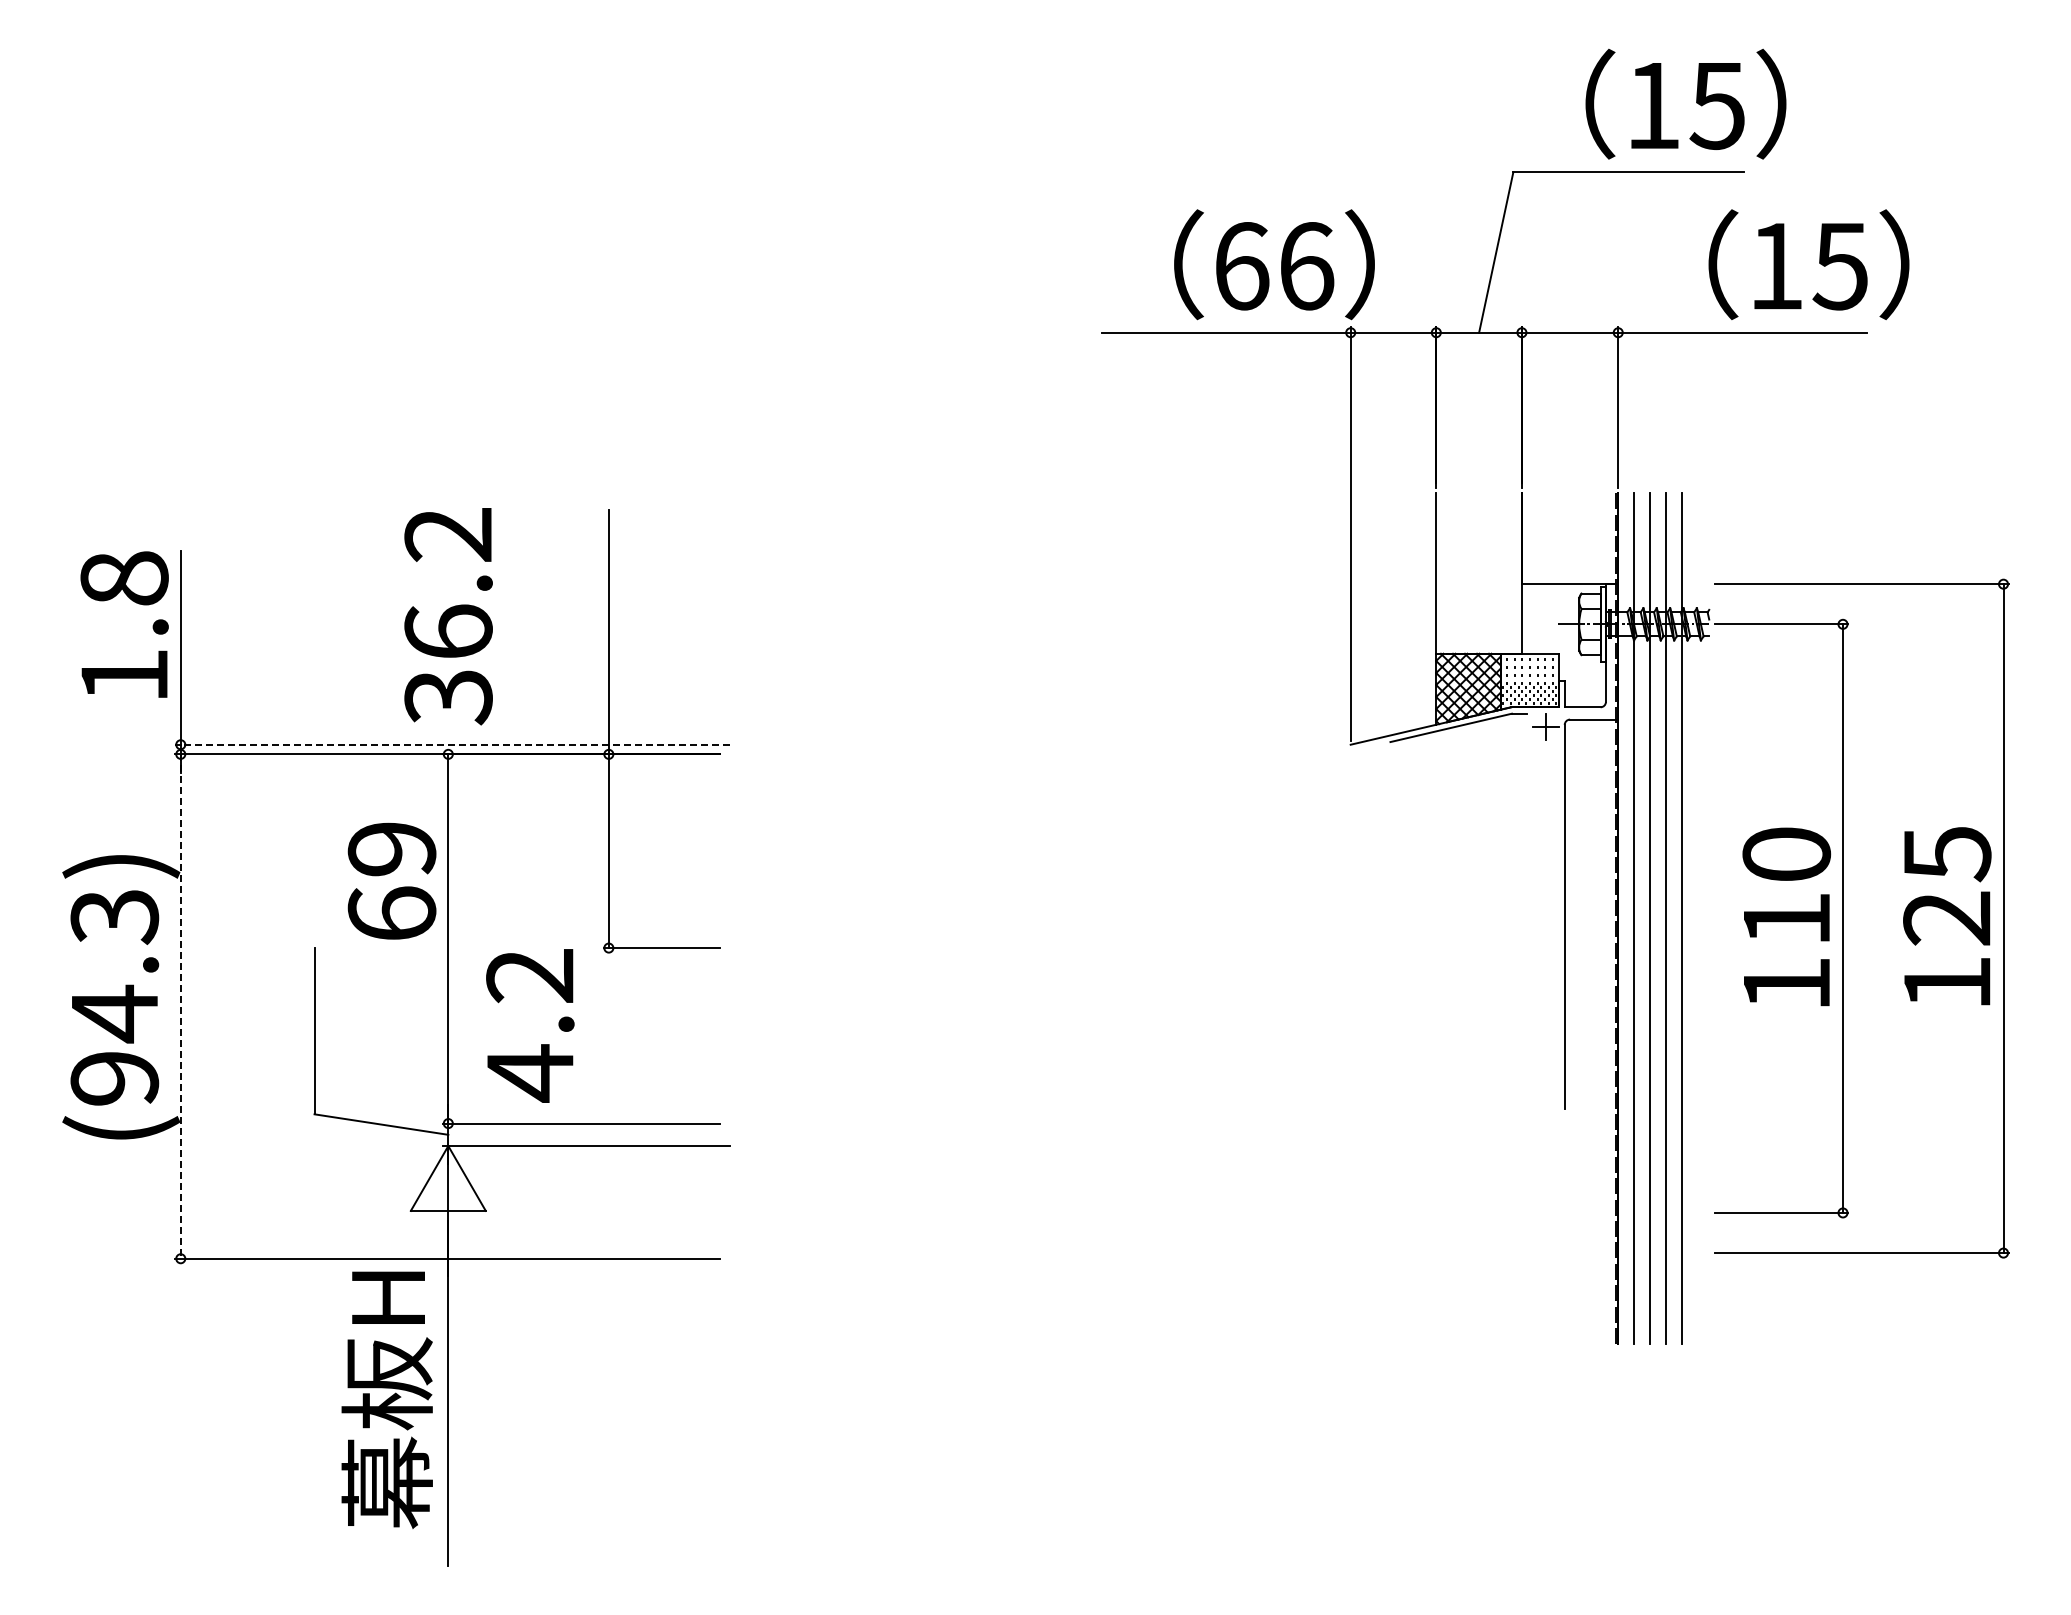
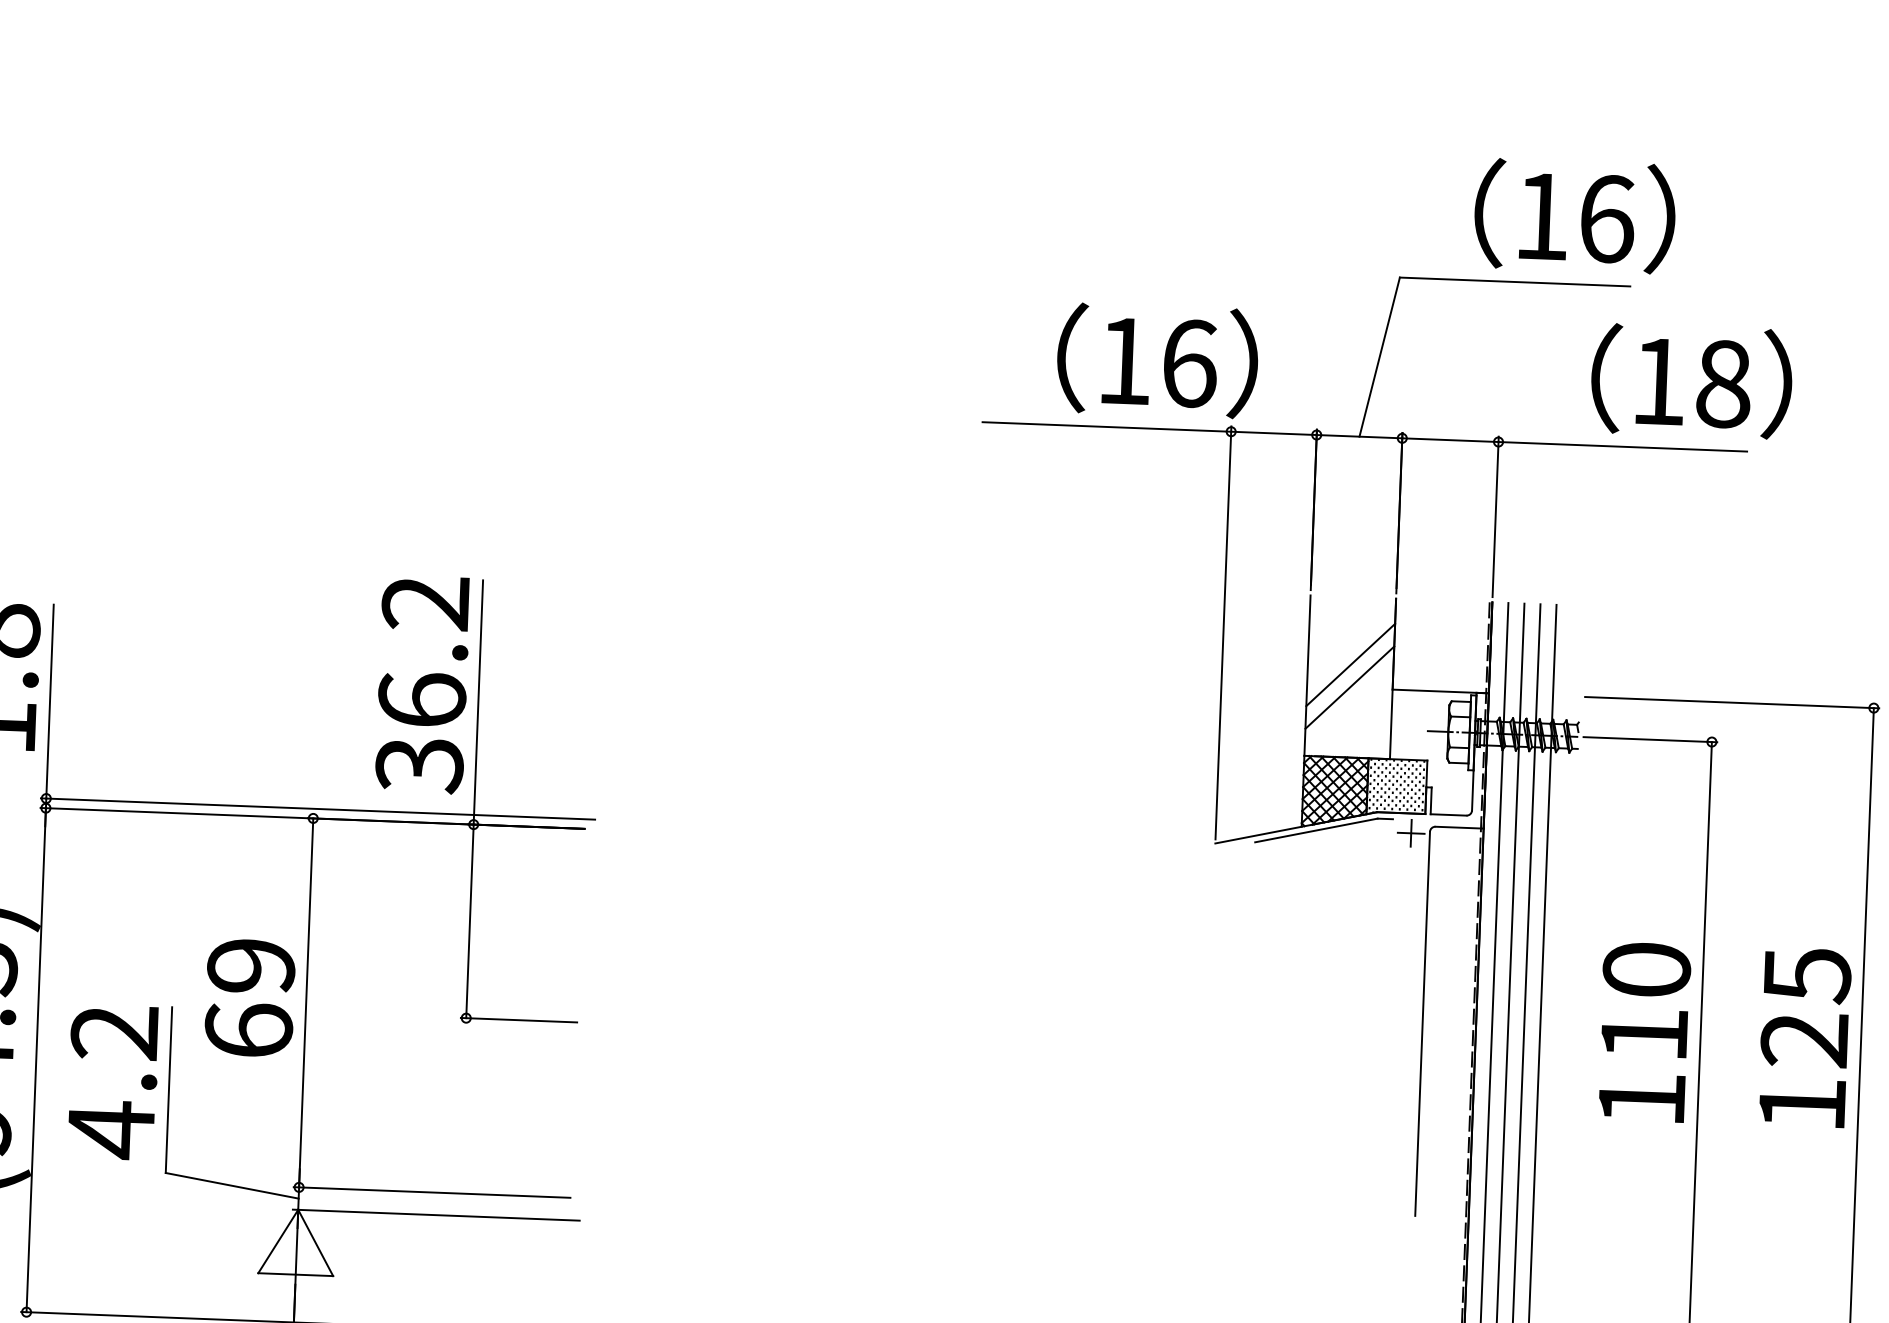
text: (1717, 105) -> (1606, 218), 15 -> 16
text: (1242, 266) -> (1125, 361), 66 -> 16
text: (1840, 266) -> (1723, 384), 15 -> 18
line: (1478, 561) -> (1350, 665), added
line: (1478, 583) -> (1349, 687), added
text: (448, 616) -> (422, 684), moved
line: (452, 744) -> (317, 808), dashed -> solid
text: (391, 880) -> (249, 997), moved
line: (180, 1007) -> (35, 1061), dashed -> solid
text: (530, 1025) -> (113, 1082), moved

